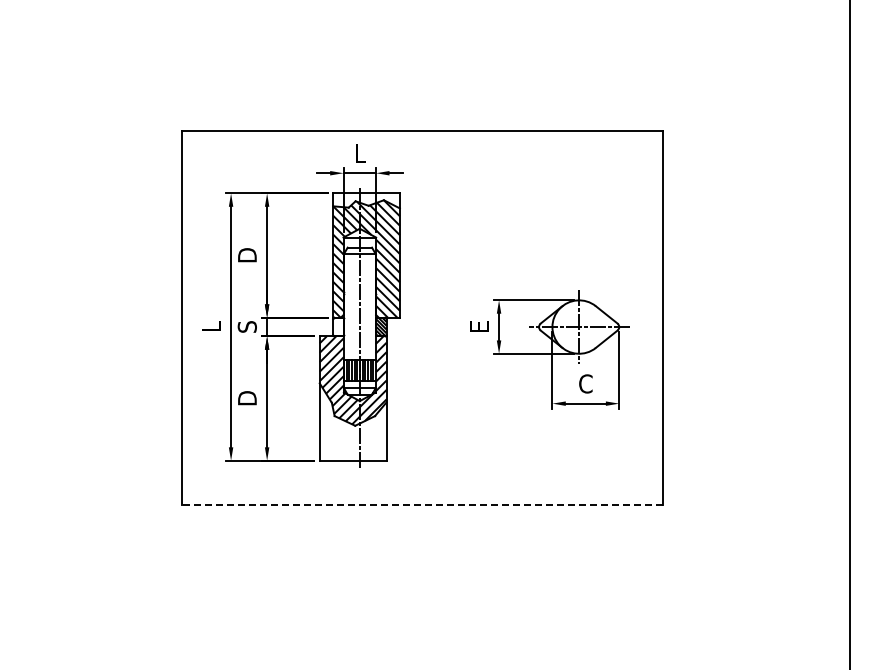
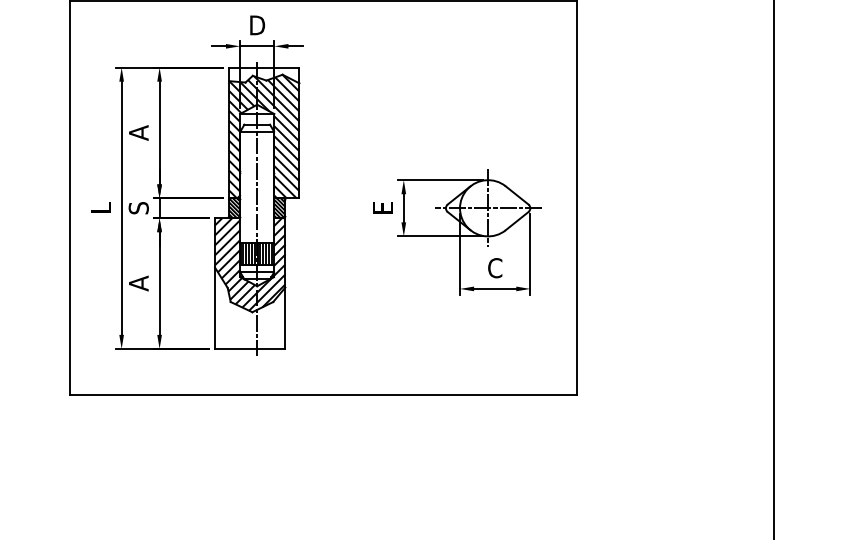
text: (360, 153) -> (257, 25), L -> D
text: (247, 255) -> (138, 132), D -> A
hatch: (338, 326) -> (234, 207), added
text: (247, 398) -> (138, 283), D -> A
line: (422, 504) -> (323, 395), dashed -> solid

